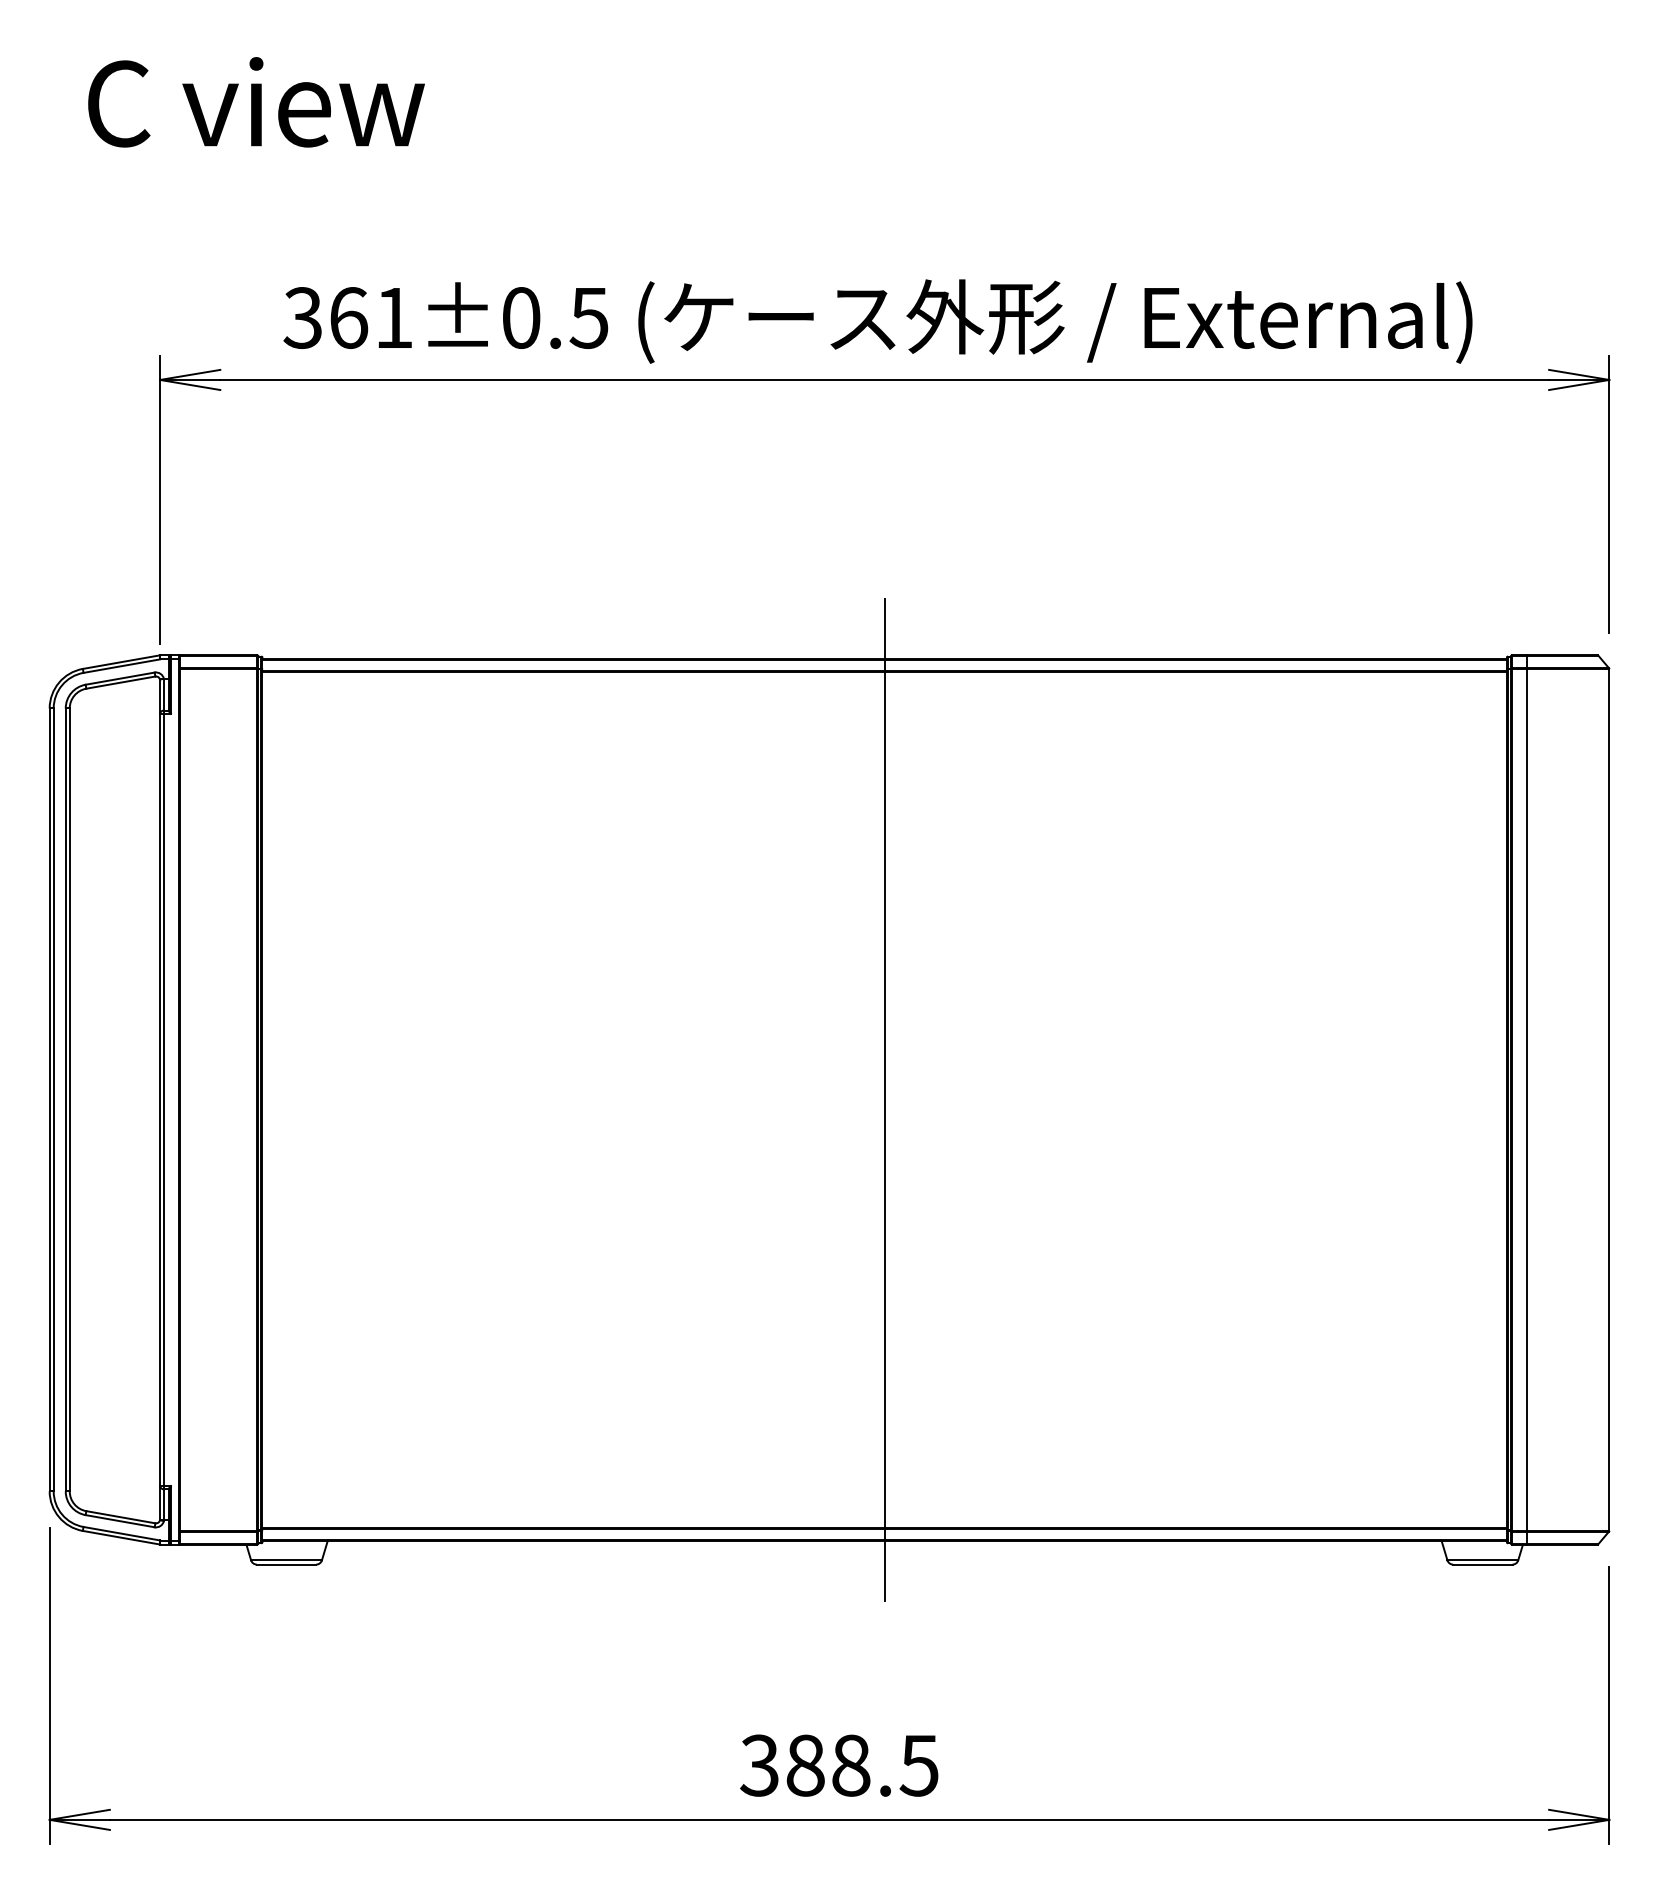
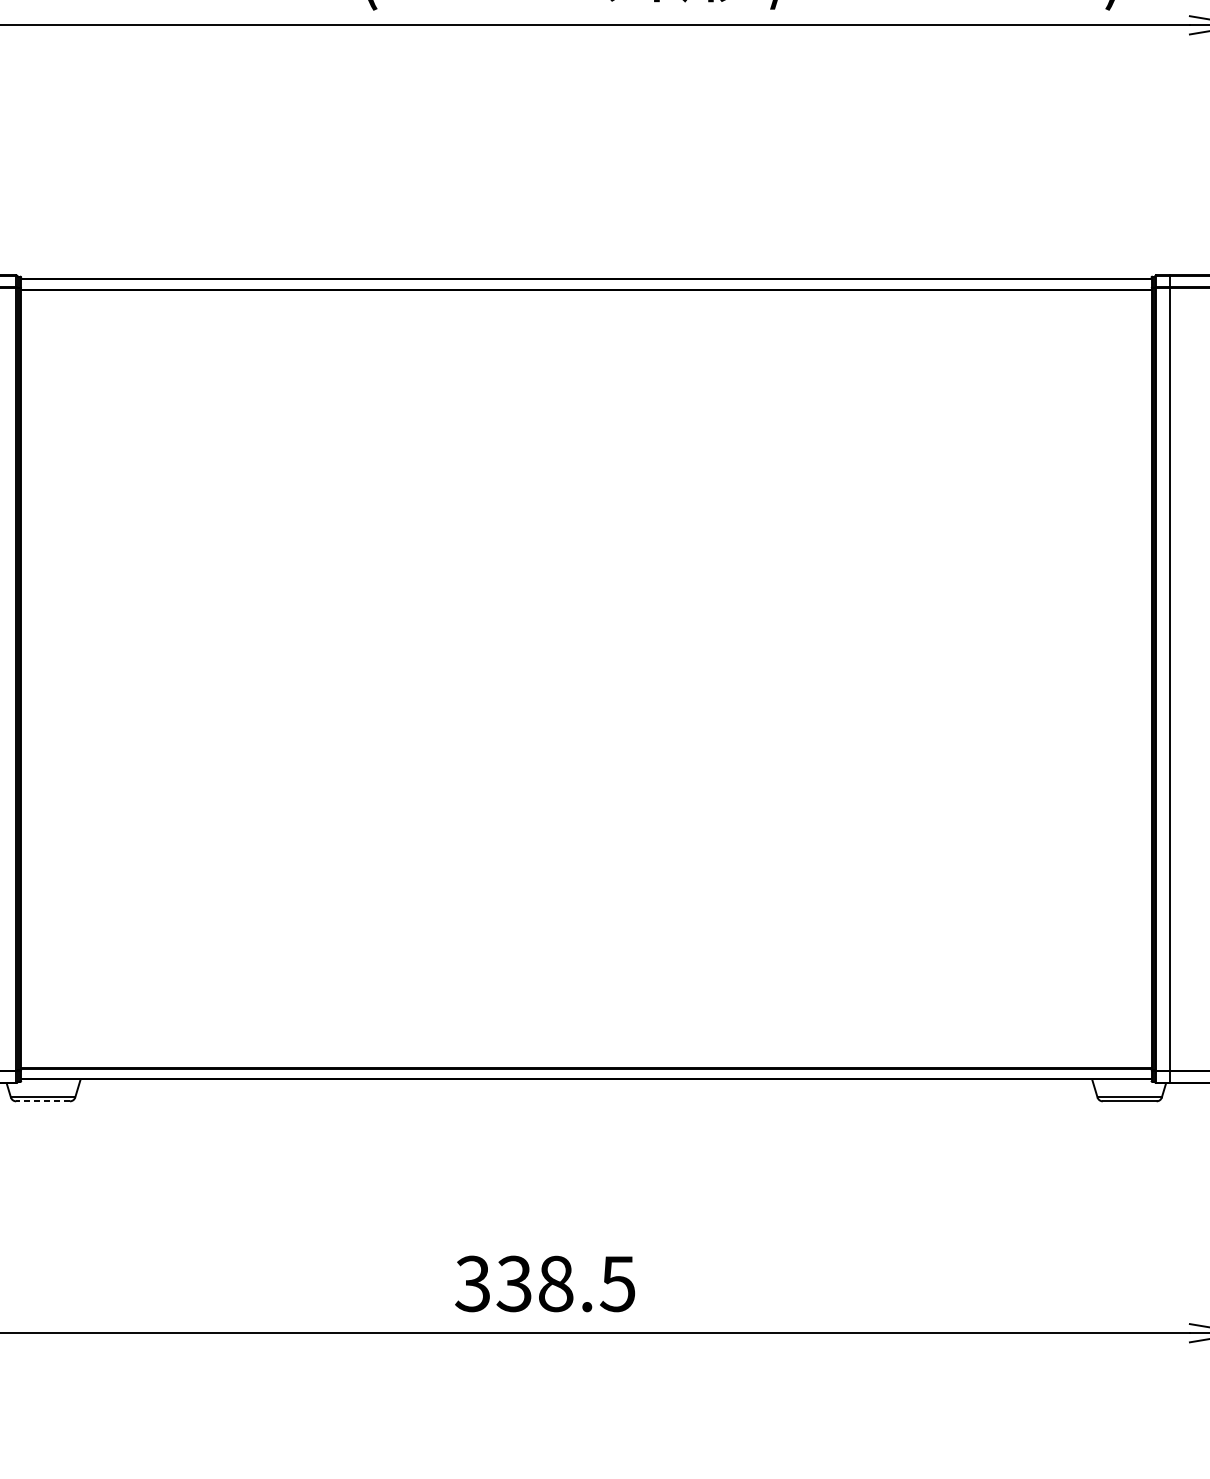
line: (884, 1099) -> (586, 678), removed
line: (286, 1564) -> (43, 1101), solid -> dashed
text: (804, 1765) -> (513, 1283), 388.5 -> 338.5

